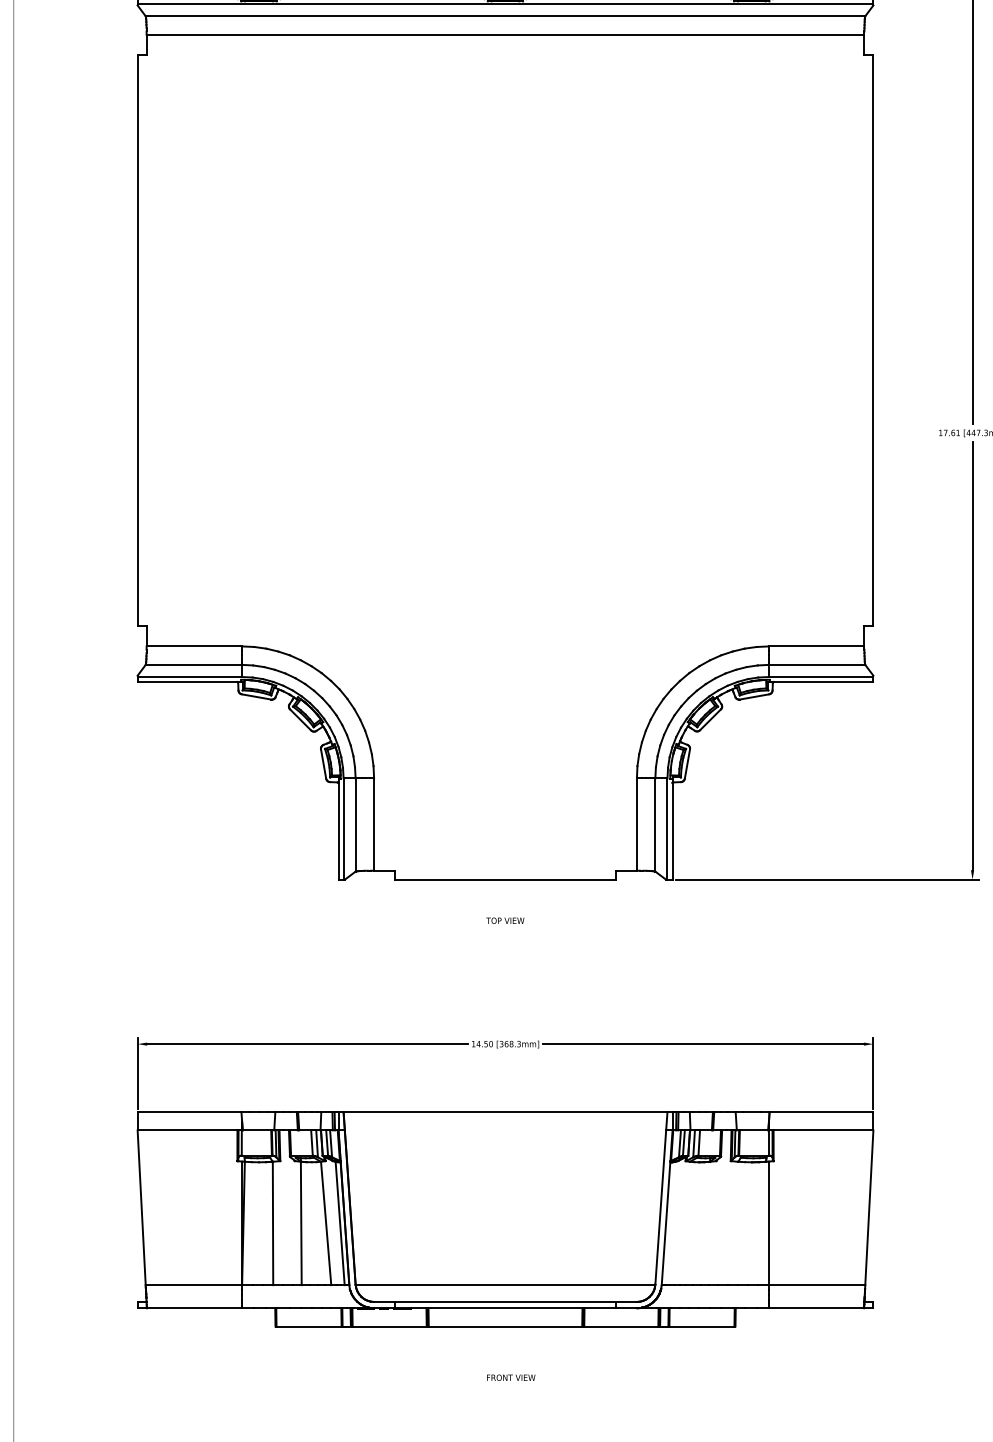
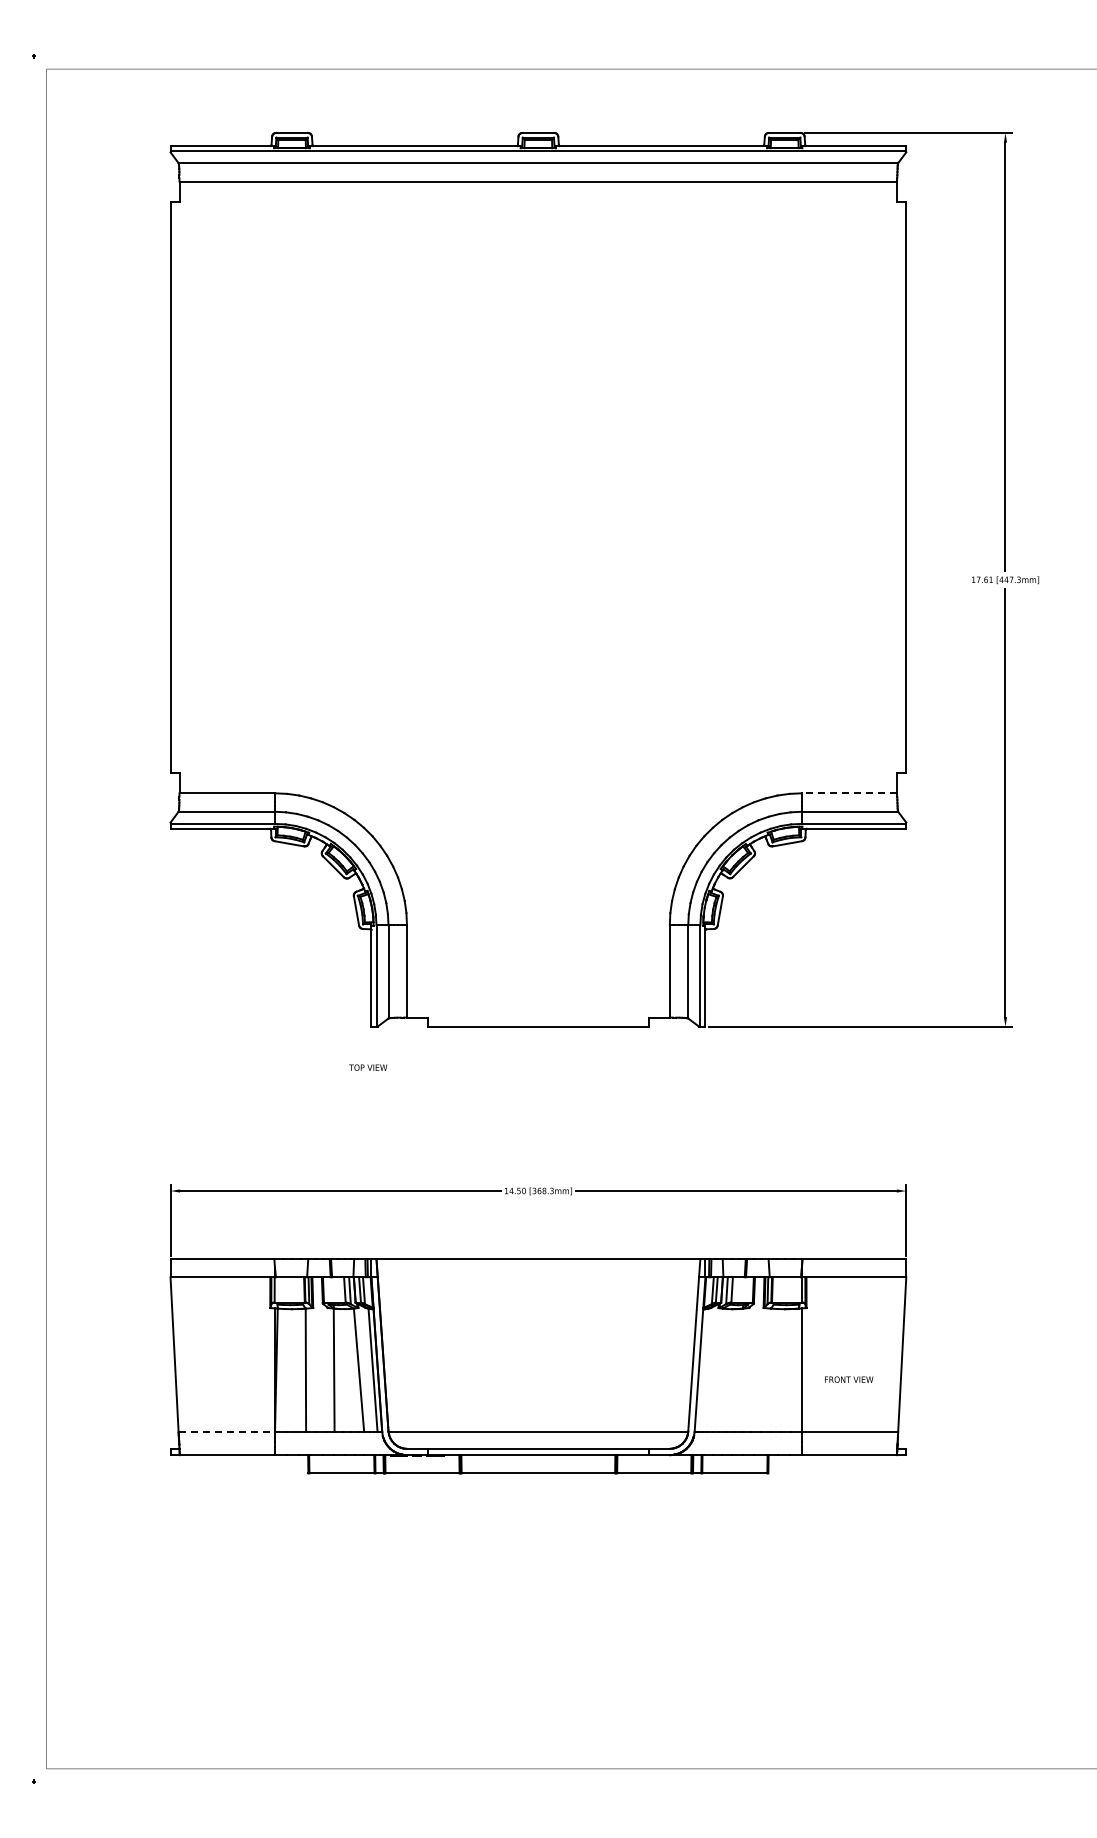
line: (816, 646) -> (849, 793), solid -> dashed
text: (505, 920) -> (368, 1067), moved
line: (194, 1285) -> (227, 1432), solid -> dashed
text: (511, 1377) -> (849, 1379), moved

